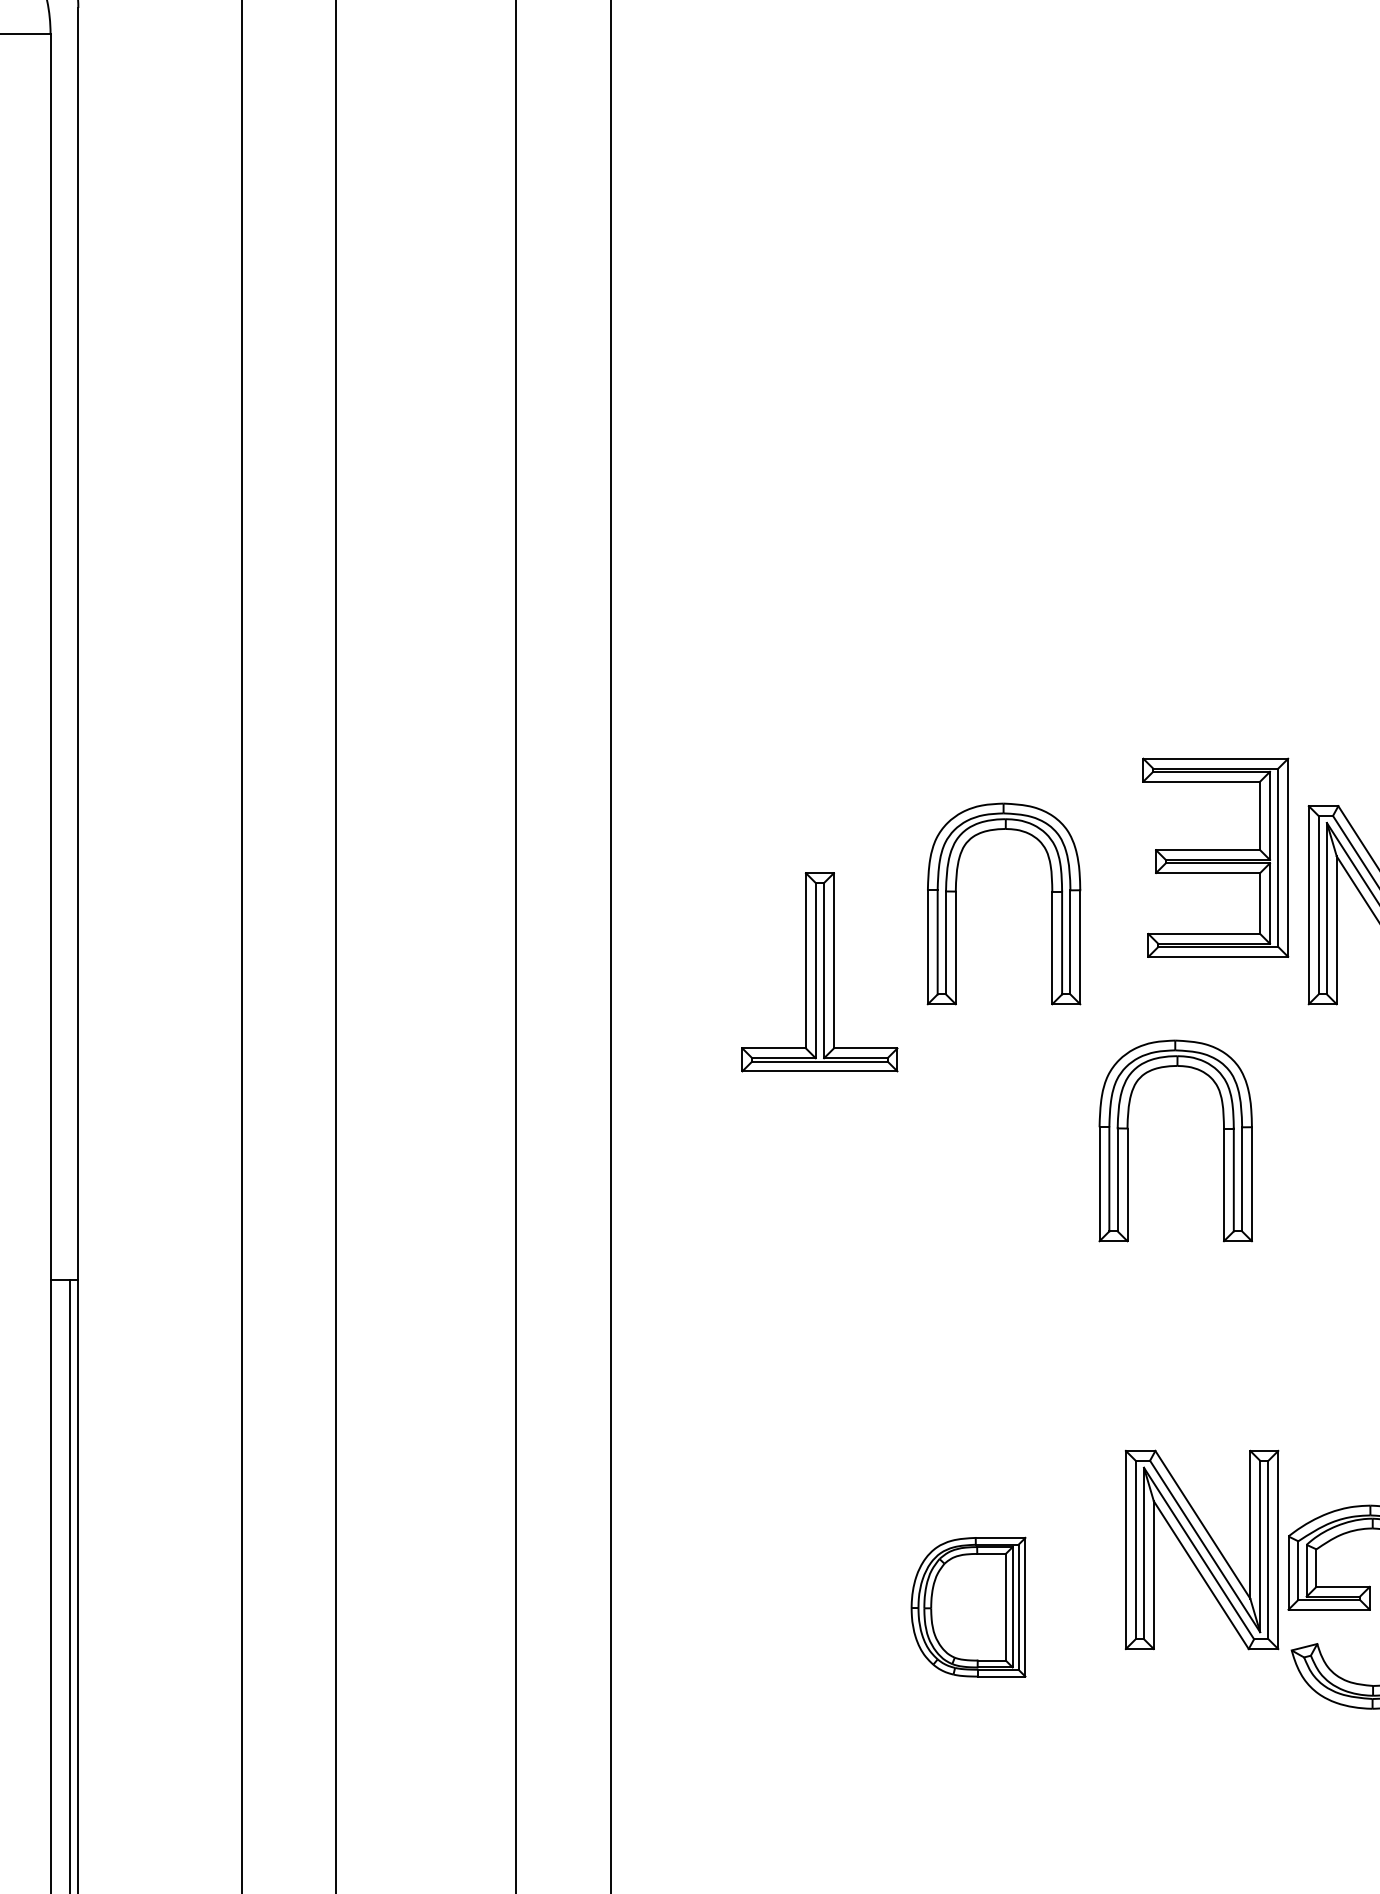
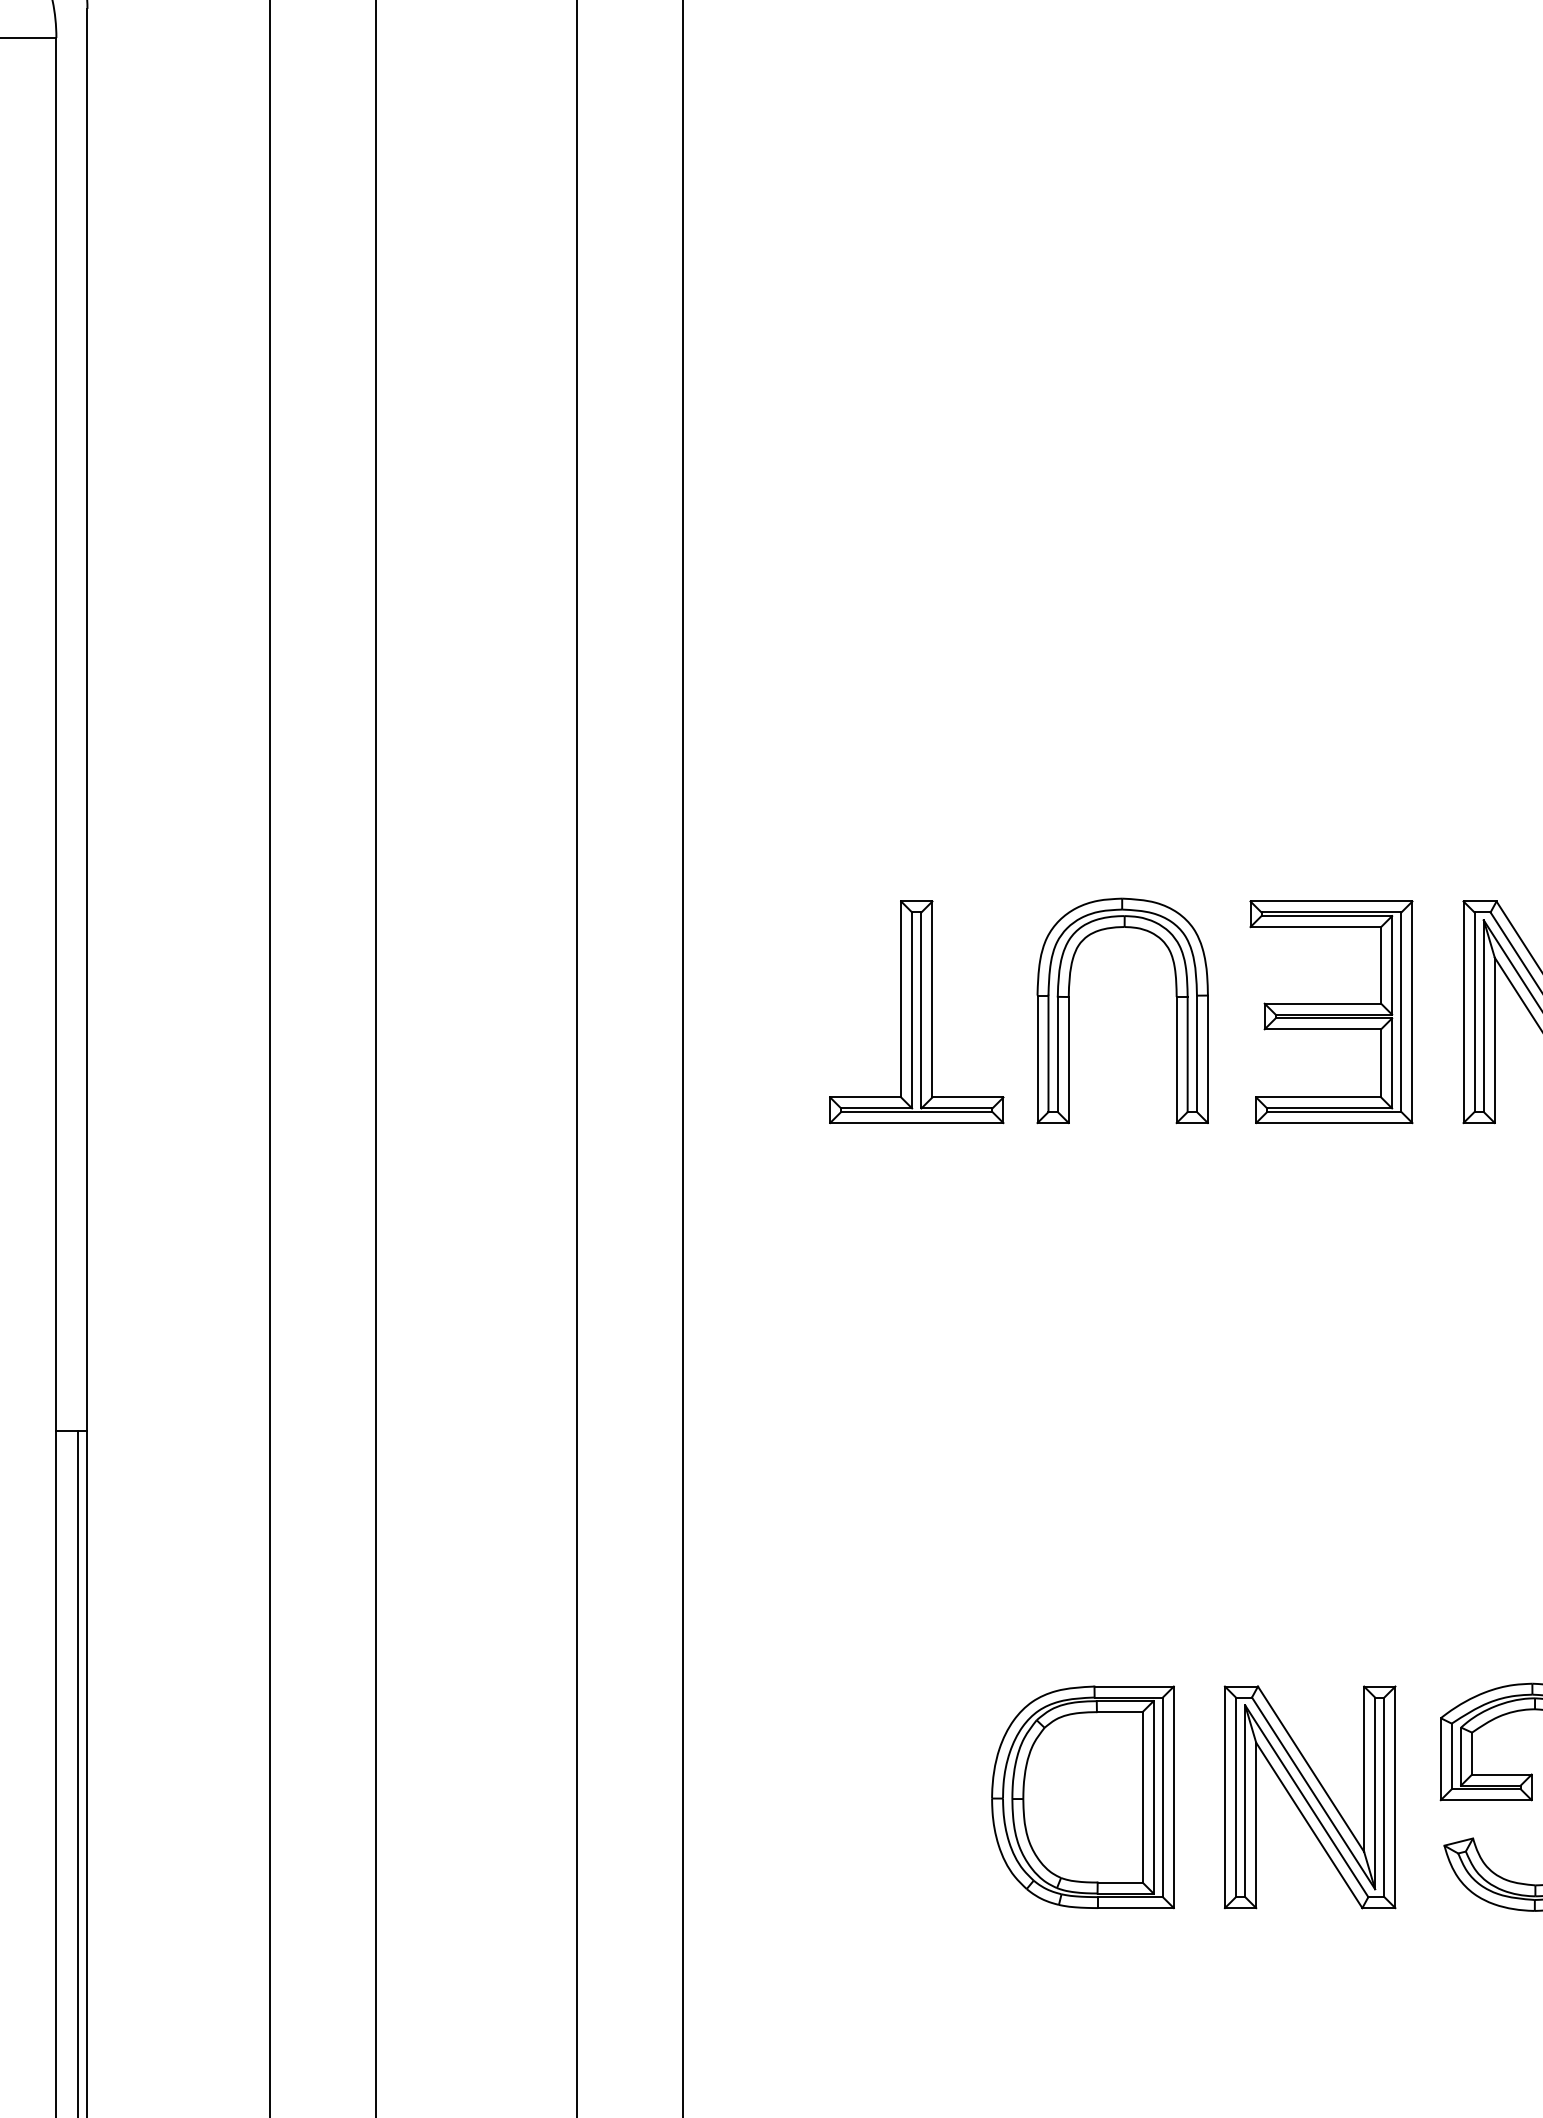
part: (1215, 858) -> (1331, 1012), moved
part: (819, 972) -> (916, 1012), moved
part: (1128, 1140) -> (1261, 1275), removed
part: (1201, 1550) -> (1309, 1797), moved
part: (968, 1607) -> (1082, 1797), size x1.43

